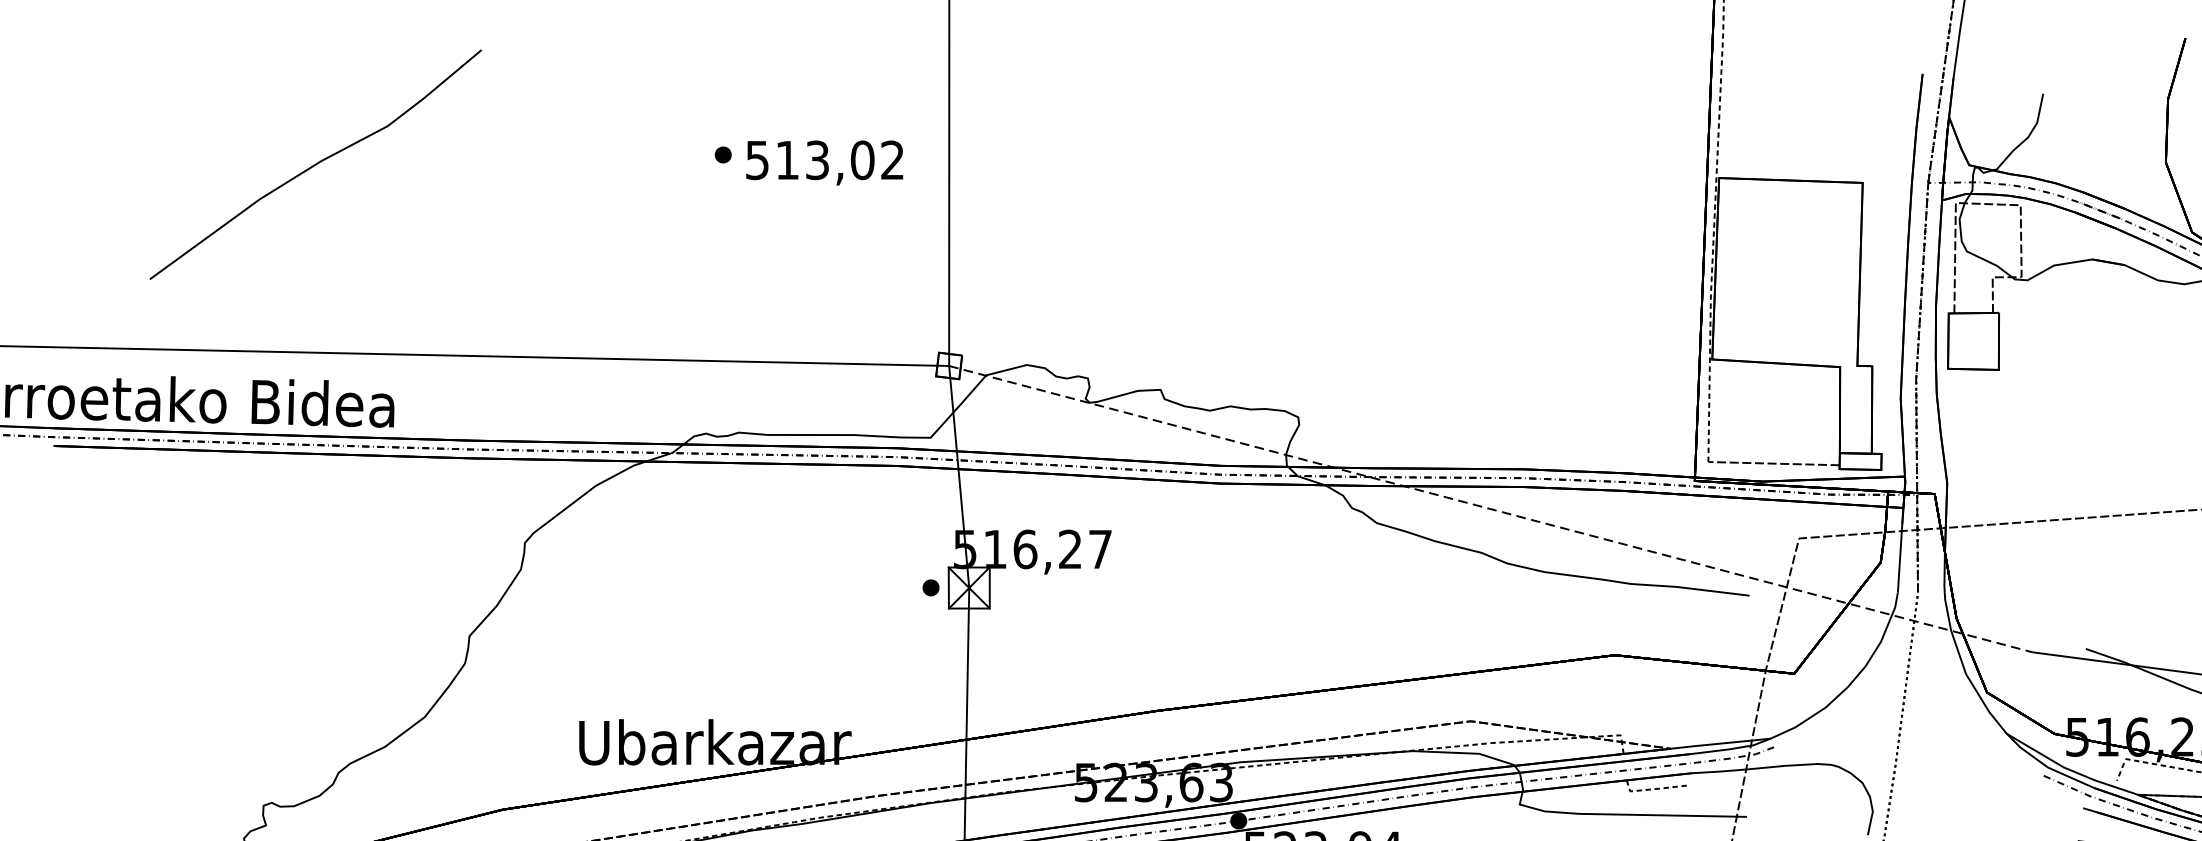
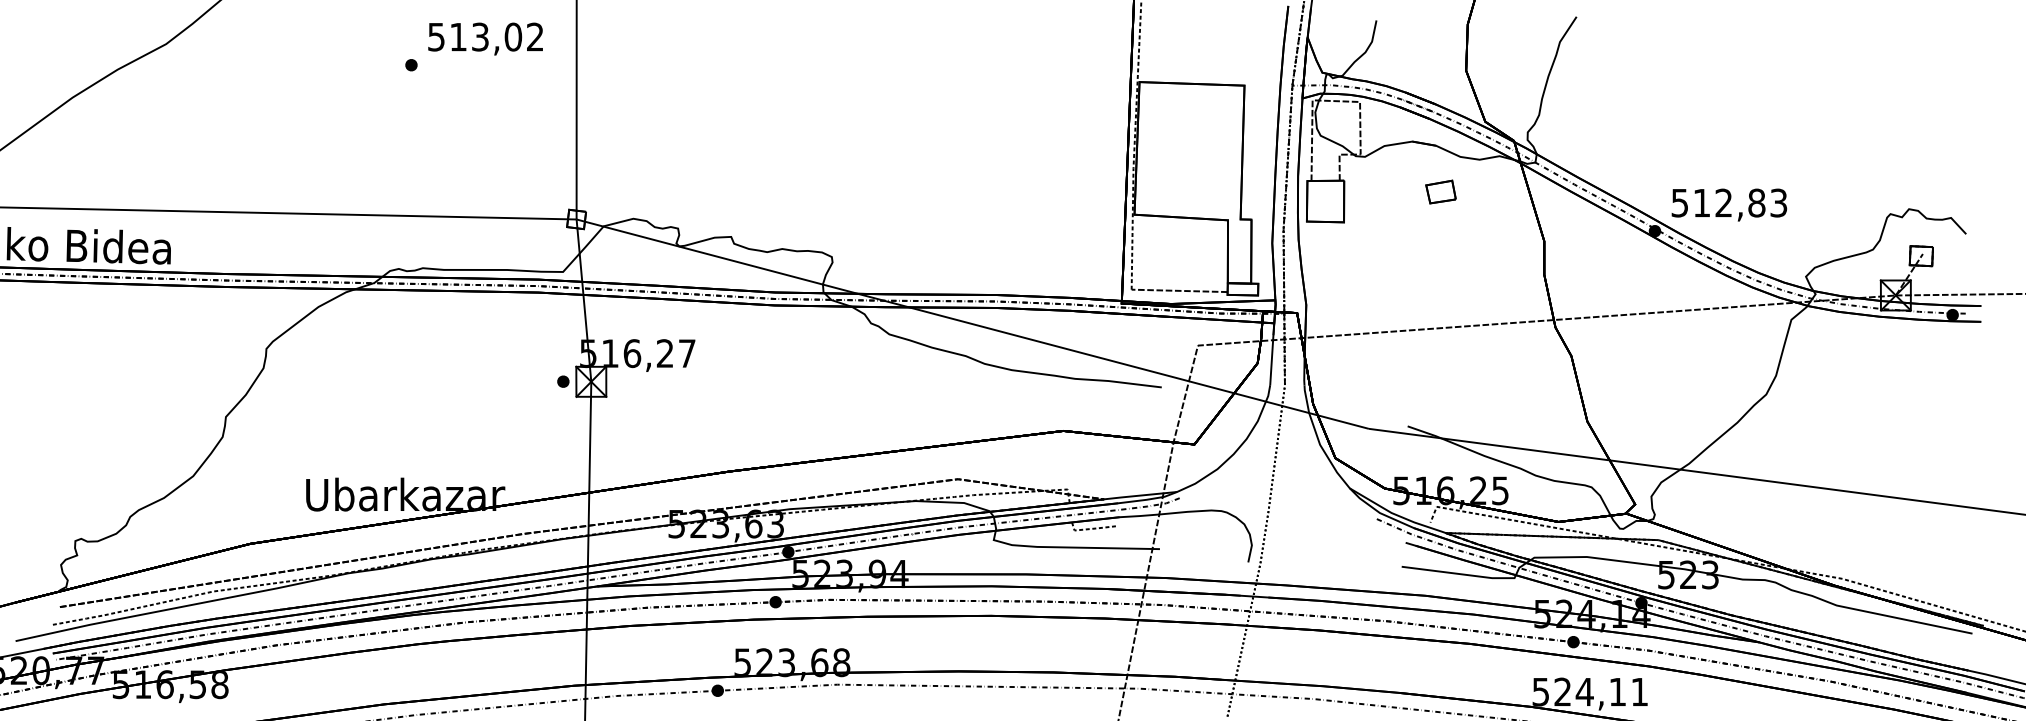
text: (824, 162) -> (485, 38), moved
part: (2130, 327) -> (1440, 191), added
line: (1490, 509) -> (972, 324), dashed -> solid

